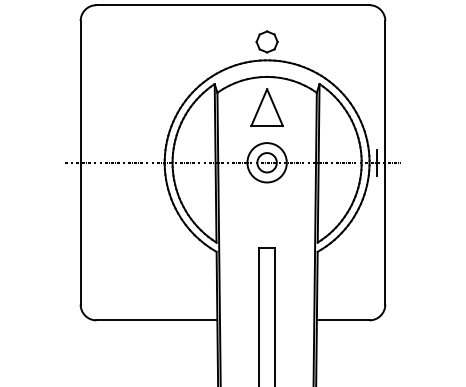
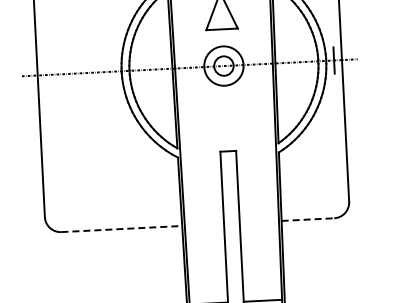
line: (157, 320) -> (122, 229), solid -> dashed
line: (343, 320) -> (308, 219), solid -> dashed

